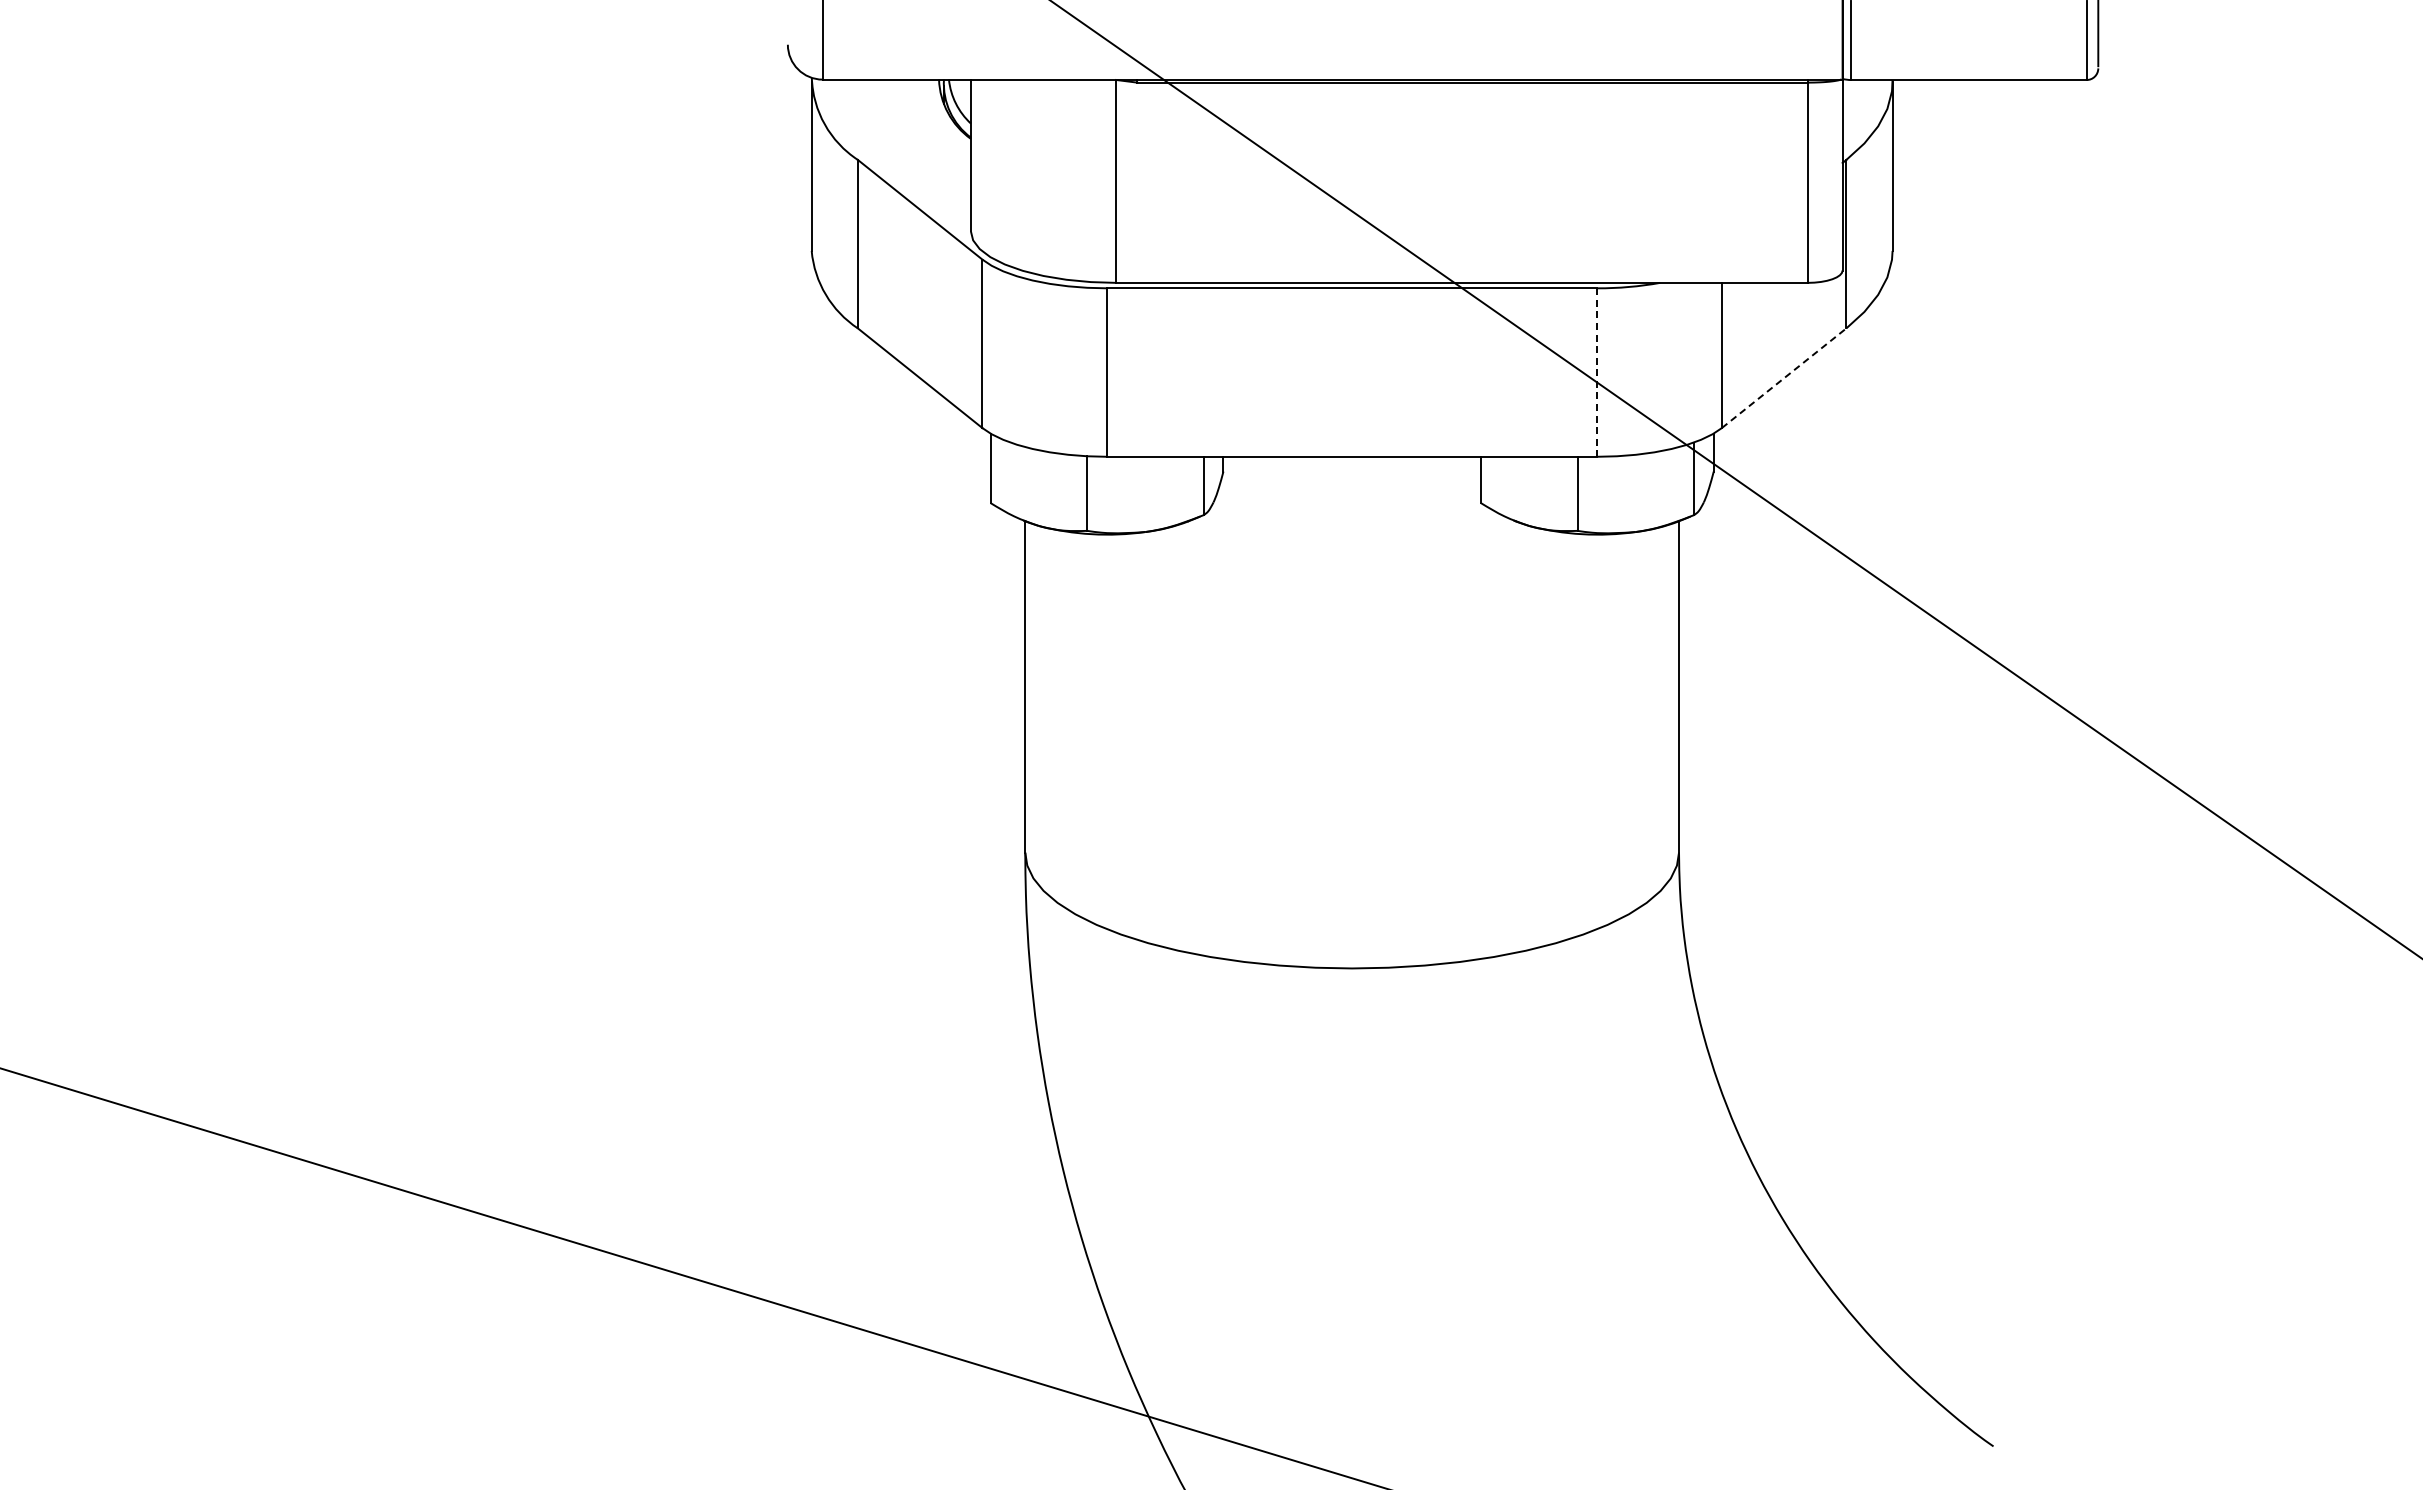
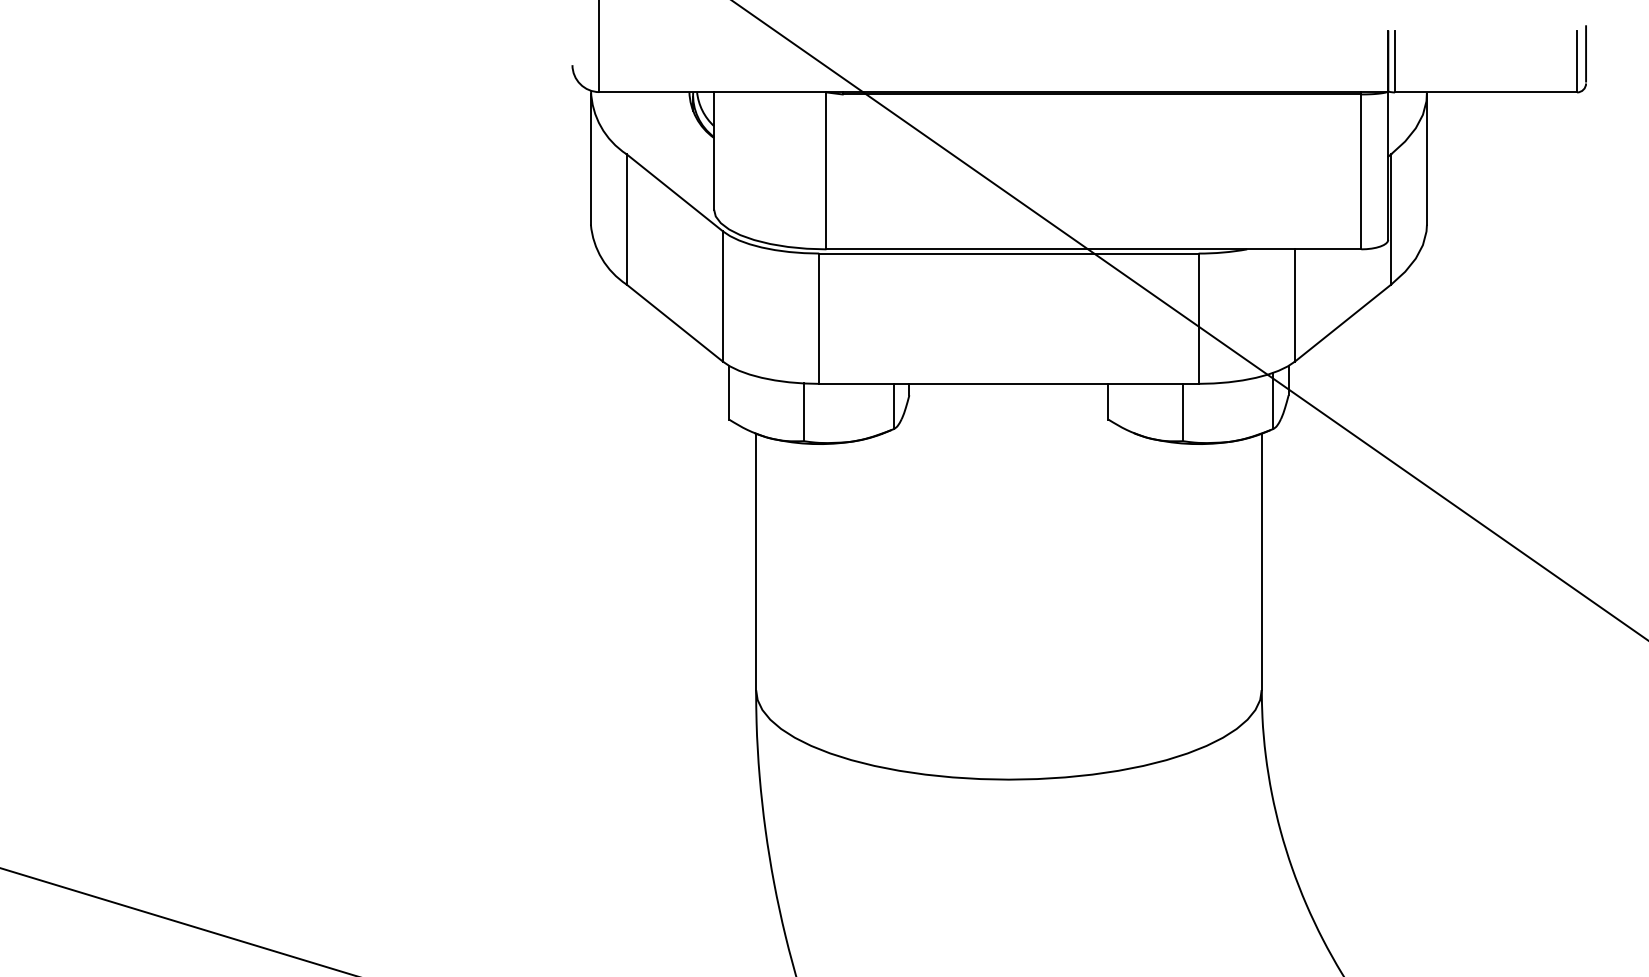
line: (1597, 373) -> (1198, 319), dashed -> solid
line: (1784, 378) -> (1343, 323), dashed -> solid

